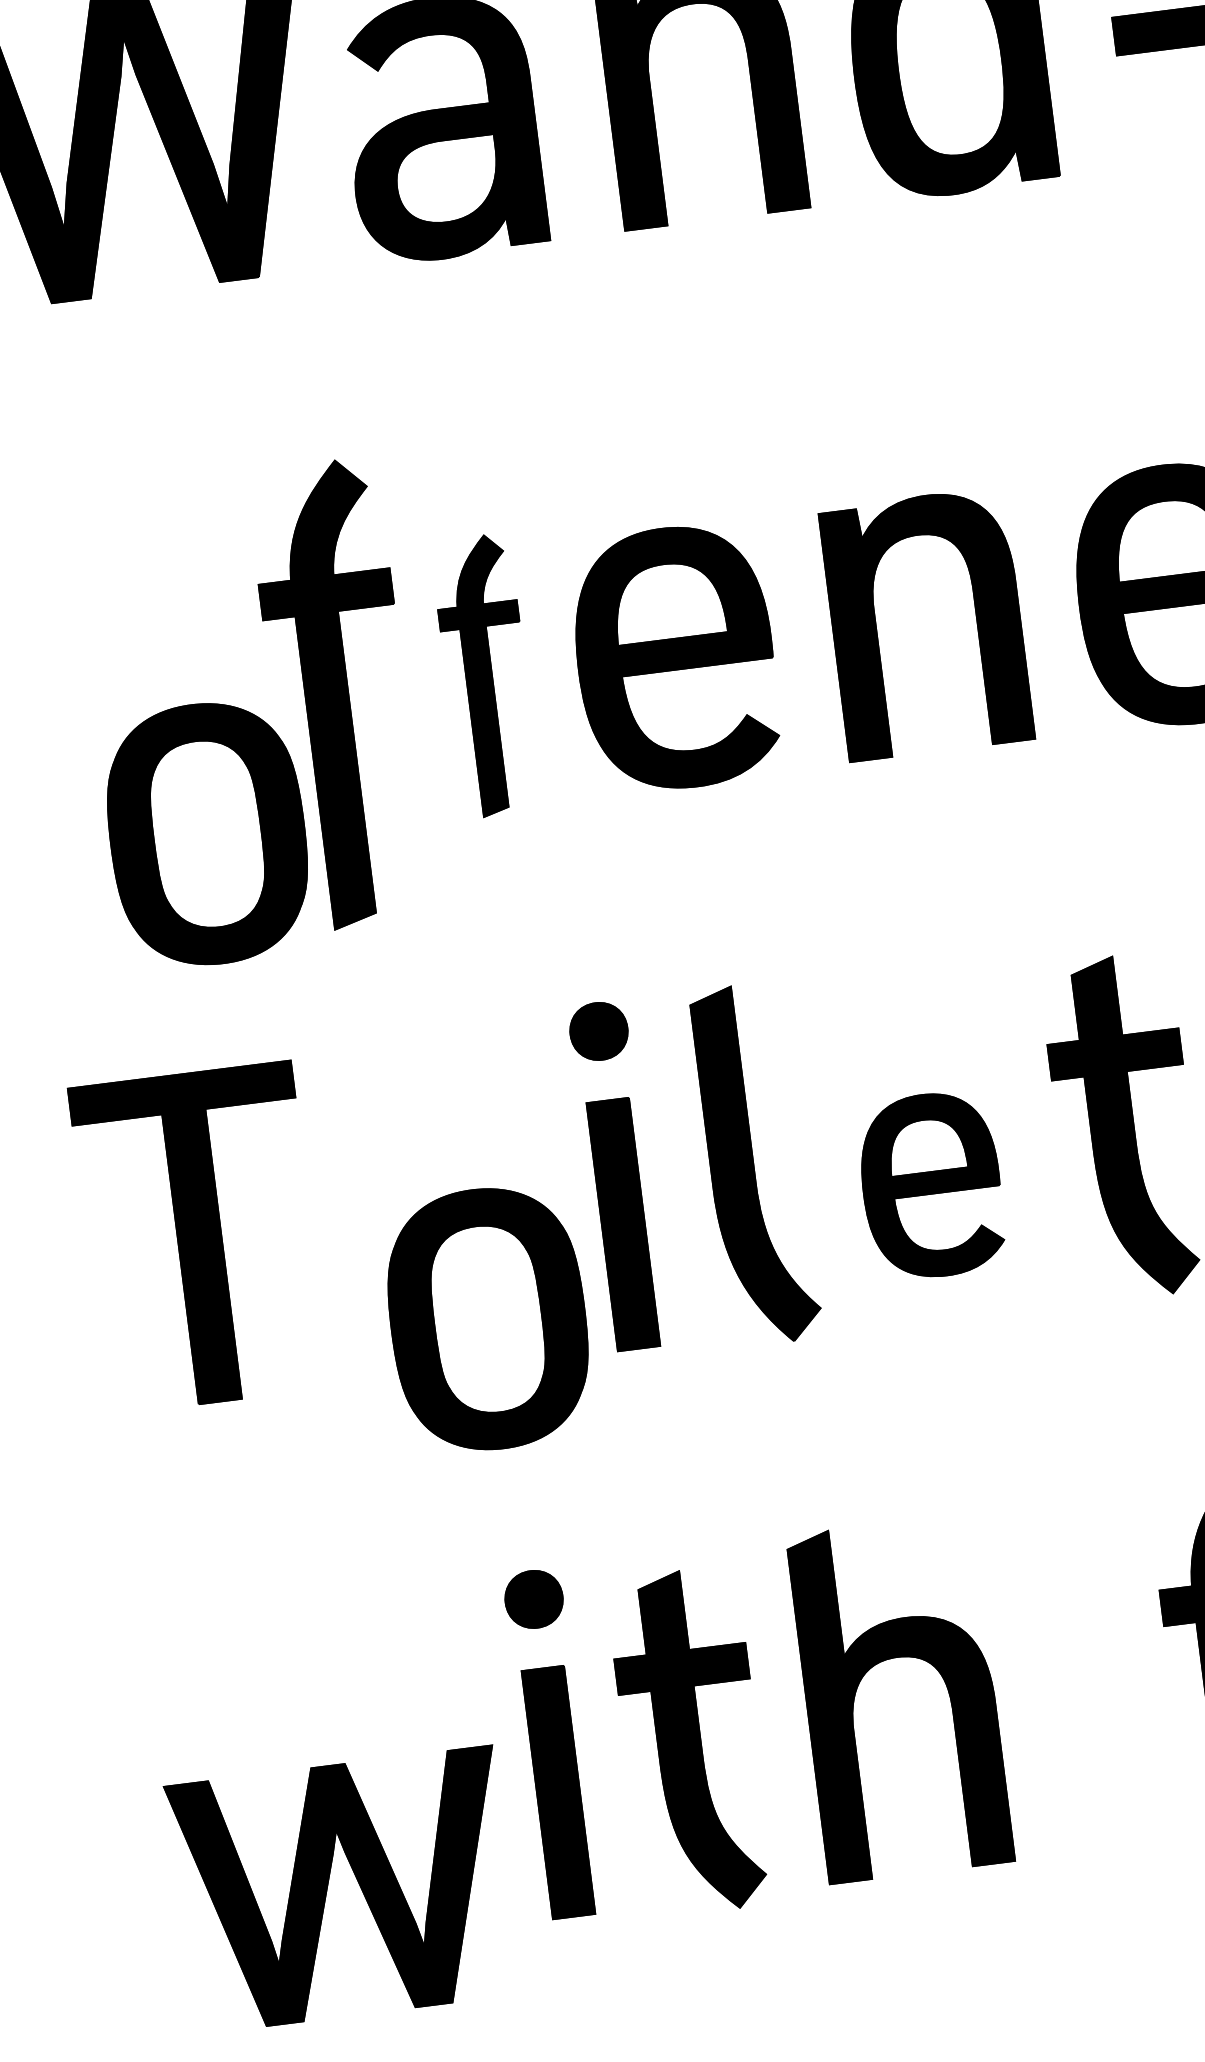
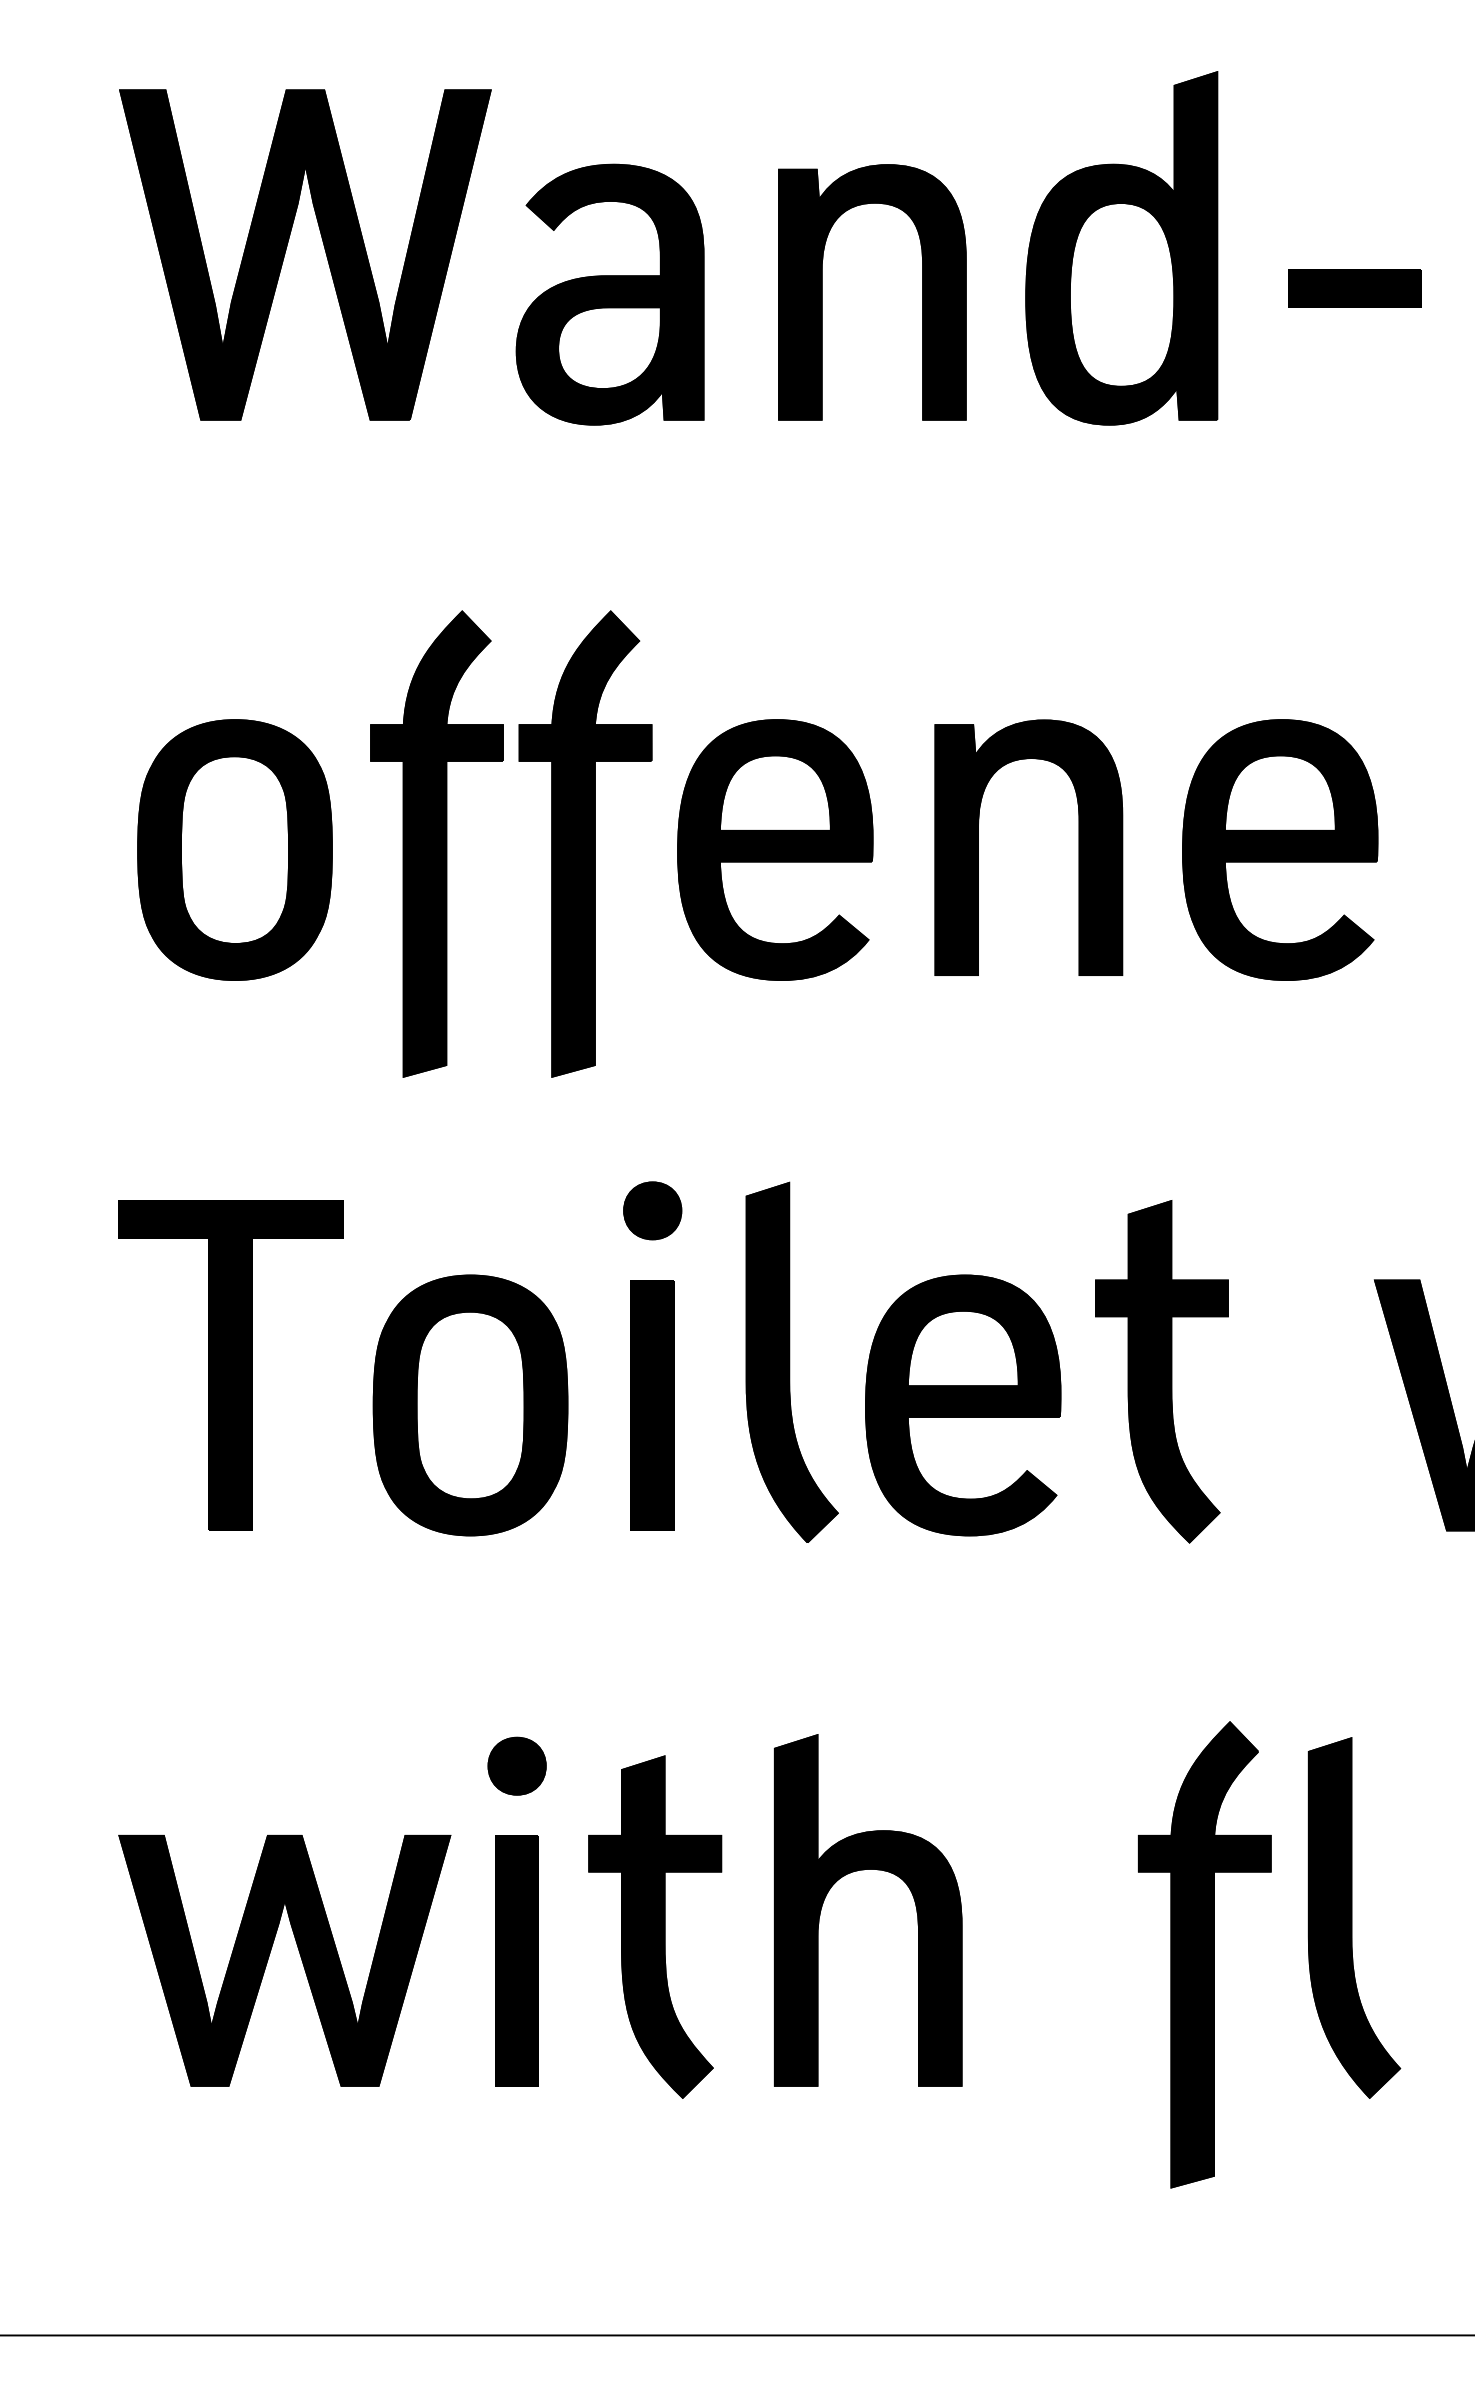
part: (486, 675) -> (585, 843), size x1.67
part: (206, 833) -> (234, 849), moved
part: (931, 1185) -> (963, 1405), size x1.43
part: (487, 1319) -> (470, 1405), moved
part: (328, 1888) -> (269, 1957), moved

